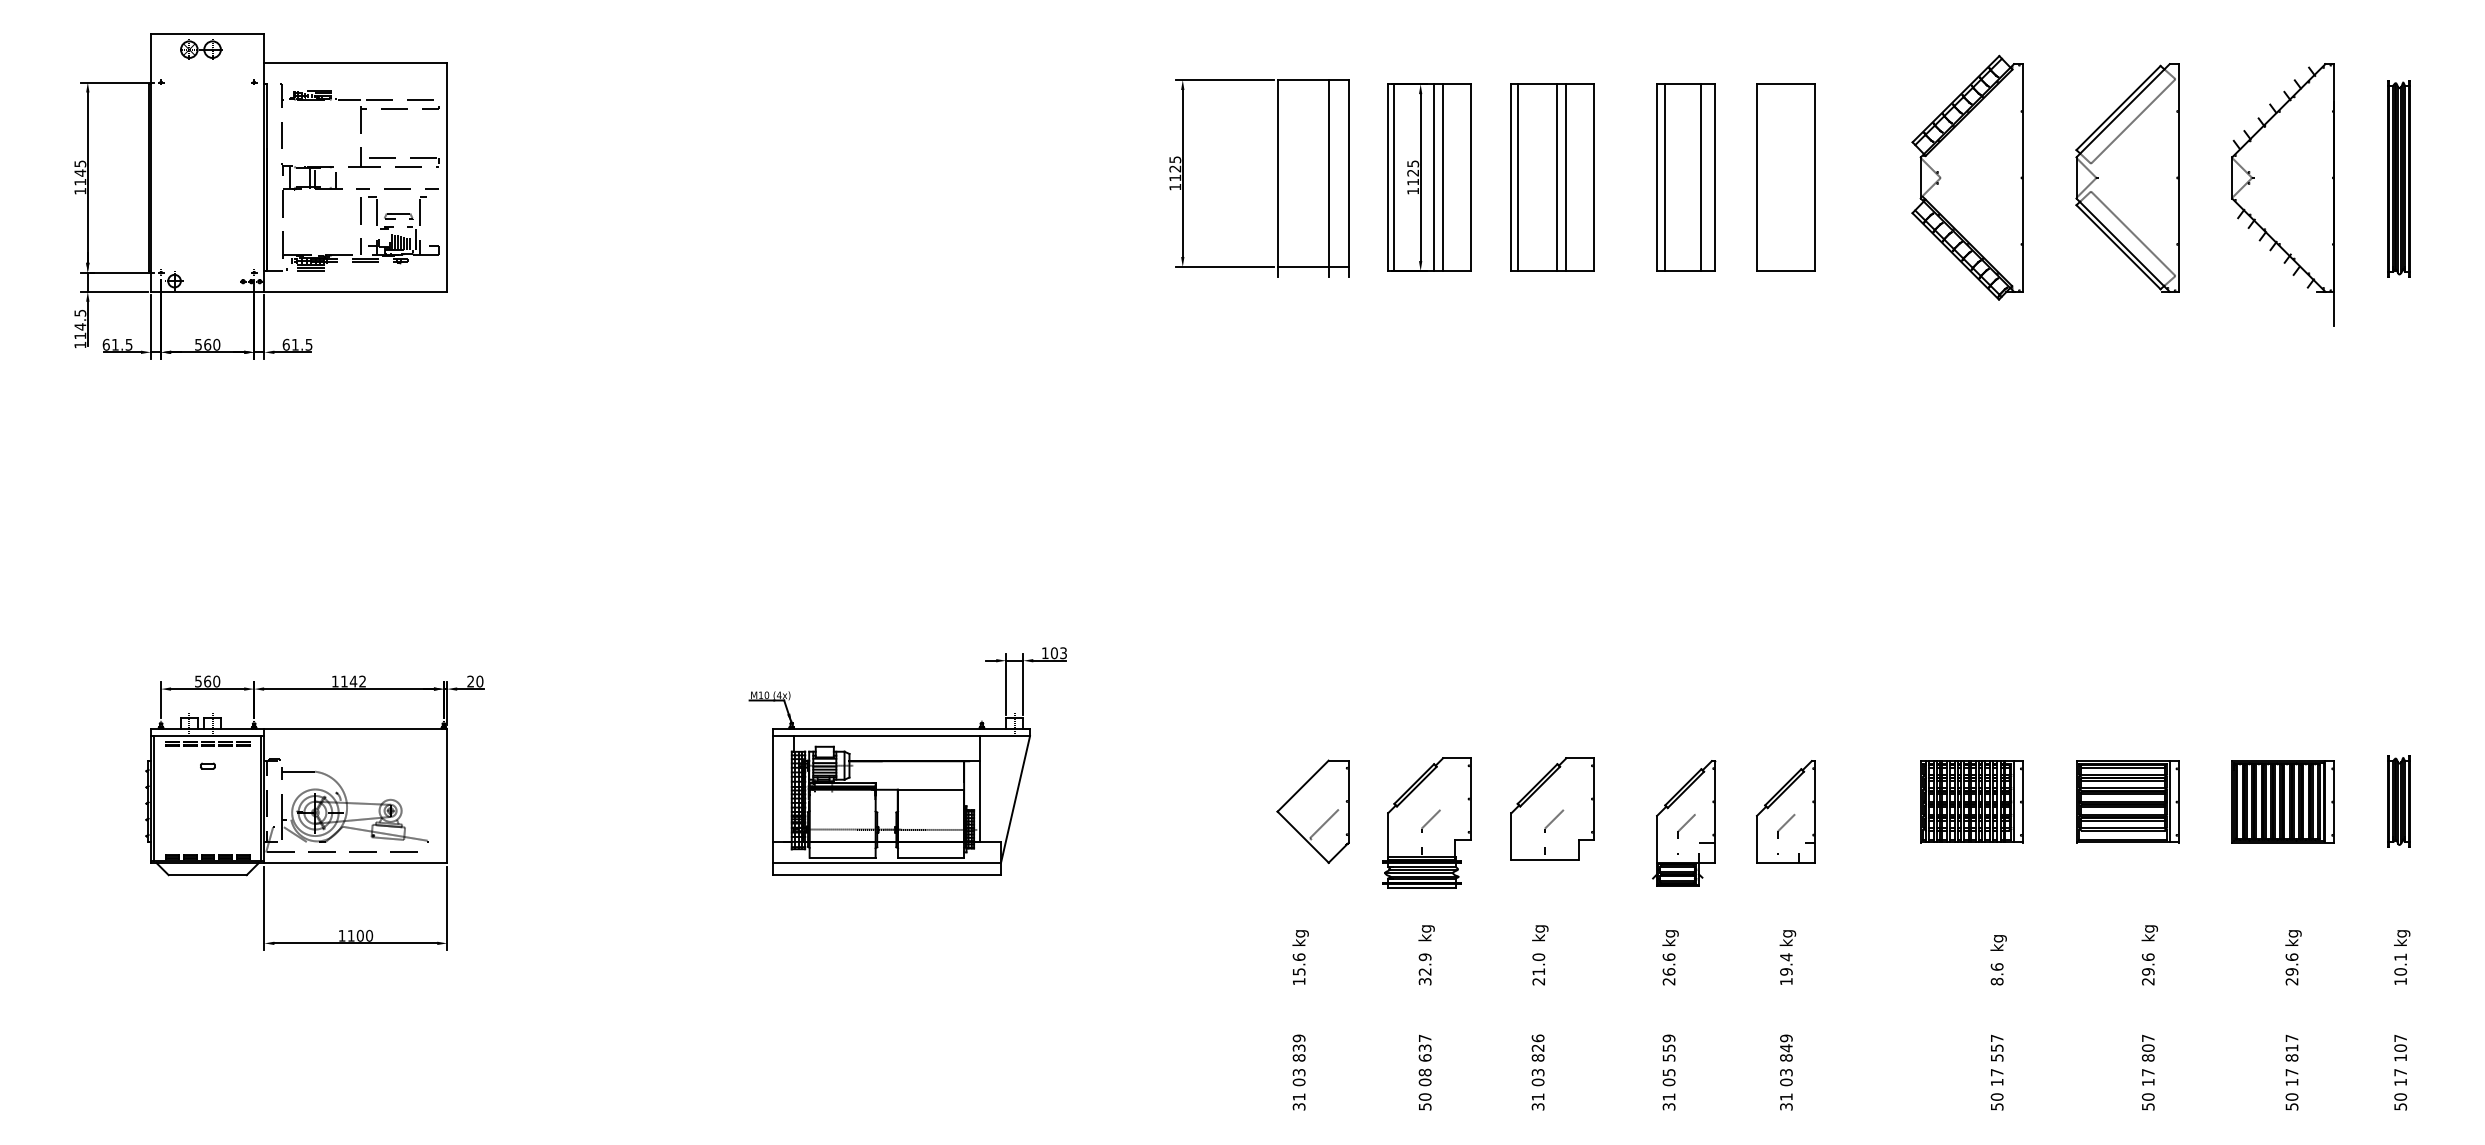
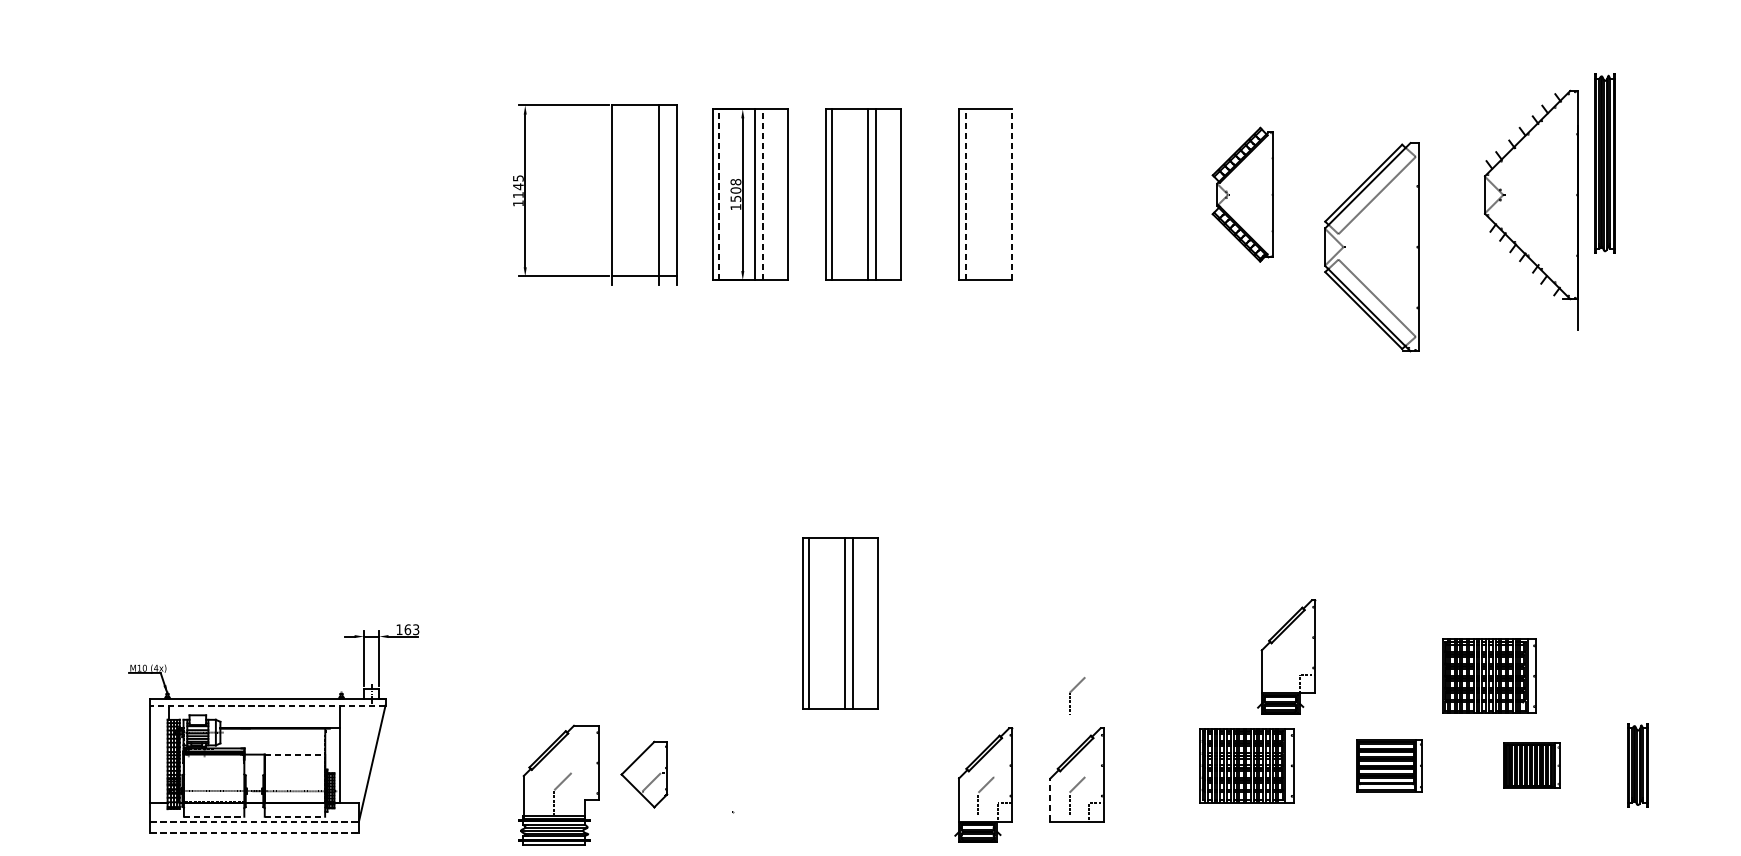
text: (1175, 168) -> (518, 186), 1125 -> 1145
text: (1413, 172) -> (736, 190), 1125 -> 1508
line: (1394, 177) -> (718, 194), solid -> dashed
line: (1443, 177) -> (763, 194), solid -> dashed
line: (1665, 177) -> (966, 194), solid -> dashed
line: (1701, 177) -> (999, 194), removed
line: (1715, 177) -> (1012, 194), solid -> dashed
part: (1785, 177) -> (1076, 194), removed
part: (1967, 177) -> (1242, 194), size x0.6
part: (2127, 177) -> (1371, 246), moved
part: (2398, 178) -> (1604, 163), moved
part: (1527, 646) -> (840, 623), added
text: (1054, 652) -> (407, 629), 103 -> 163
part: (2015, 683) -> (1286, 657), added
part: (2236, 703) -> (1488, 675), added
part: (1781, 720) -> (1072, 691), added
line: (901, 736) -> (267, 705), solid -> dashed
line: (931, 790) -> (295, 755), solid -> dashed
part: (2127, 801) -> (1389, 765), size x0.7
part: (2282, 801) -> (1531, 765), size x0.6
part: (1552, 808) -> (863, 771), removed
part: (1312, 811) -> (643, 774), size x0.7
part: (1426, 822) -> (558, 784), moved
line: (1757, 839) -> (1050, 800), solid -> dashed
line: (843, 857) -> (214, 816), solid -> dashed
line: (931, 857) -> (295, 816), solid -> dashed
line: (887, 863) -> (255, 822), solid -> dashed
line: (887, 875) -> (255, 833), solid -> dashed

